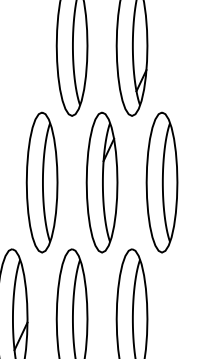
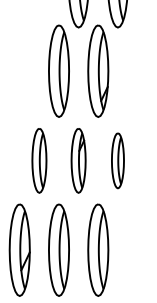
part: (42, 182) -> (39, 160), size x0.7
part: (101, 182) -> (78, 160), size x0.7
part: (161, 182) -> (117, 160), size x0.6

